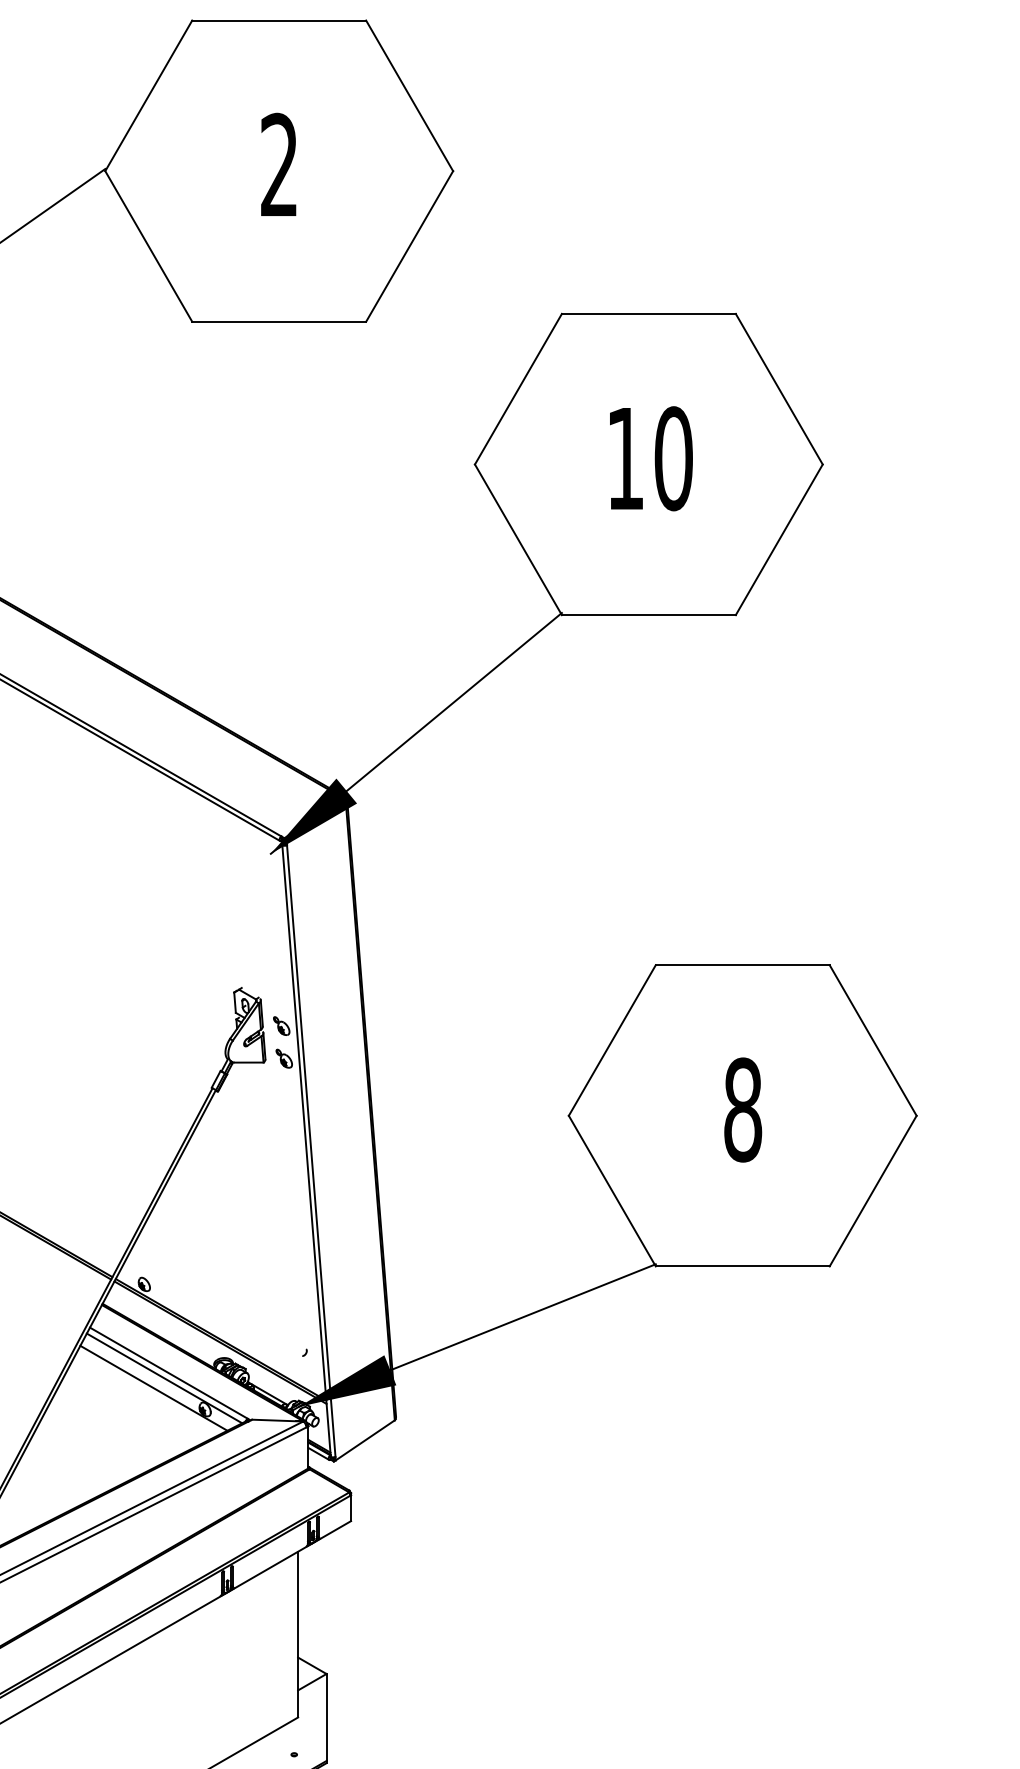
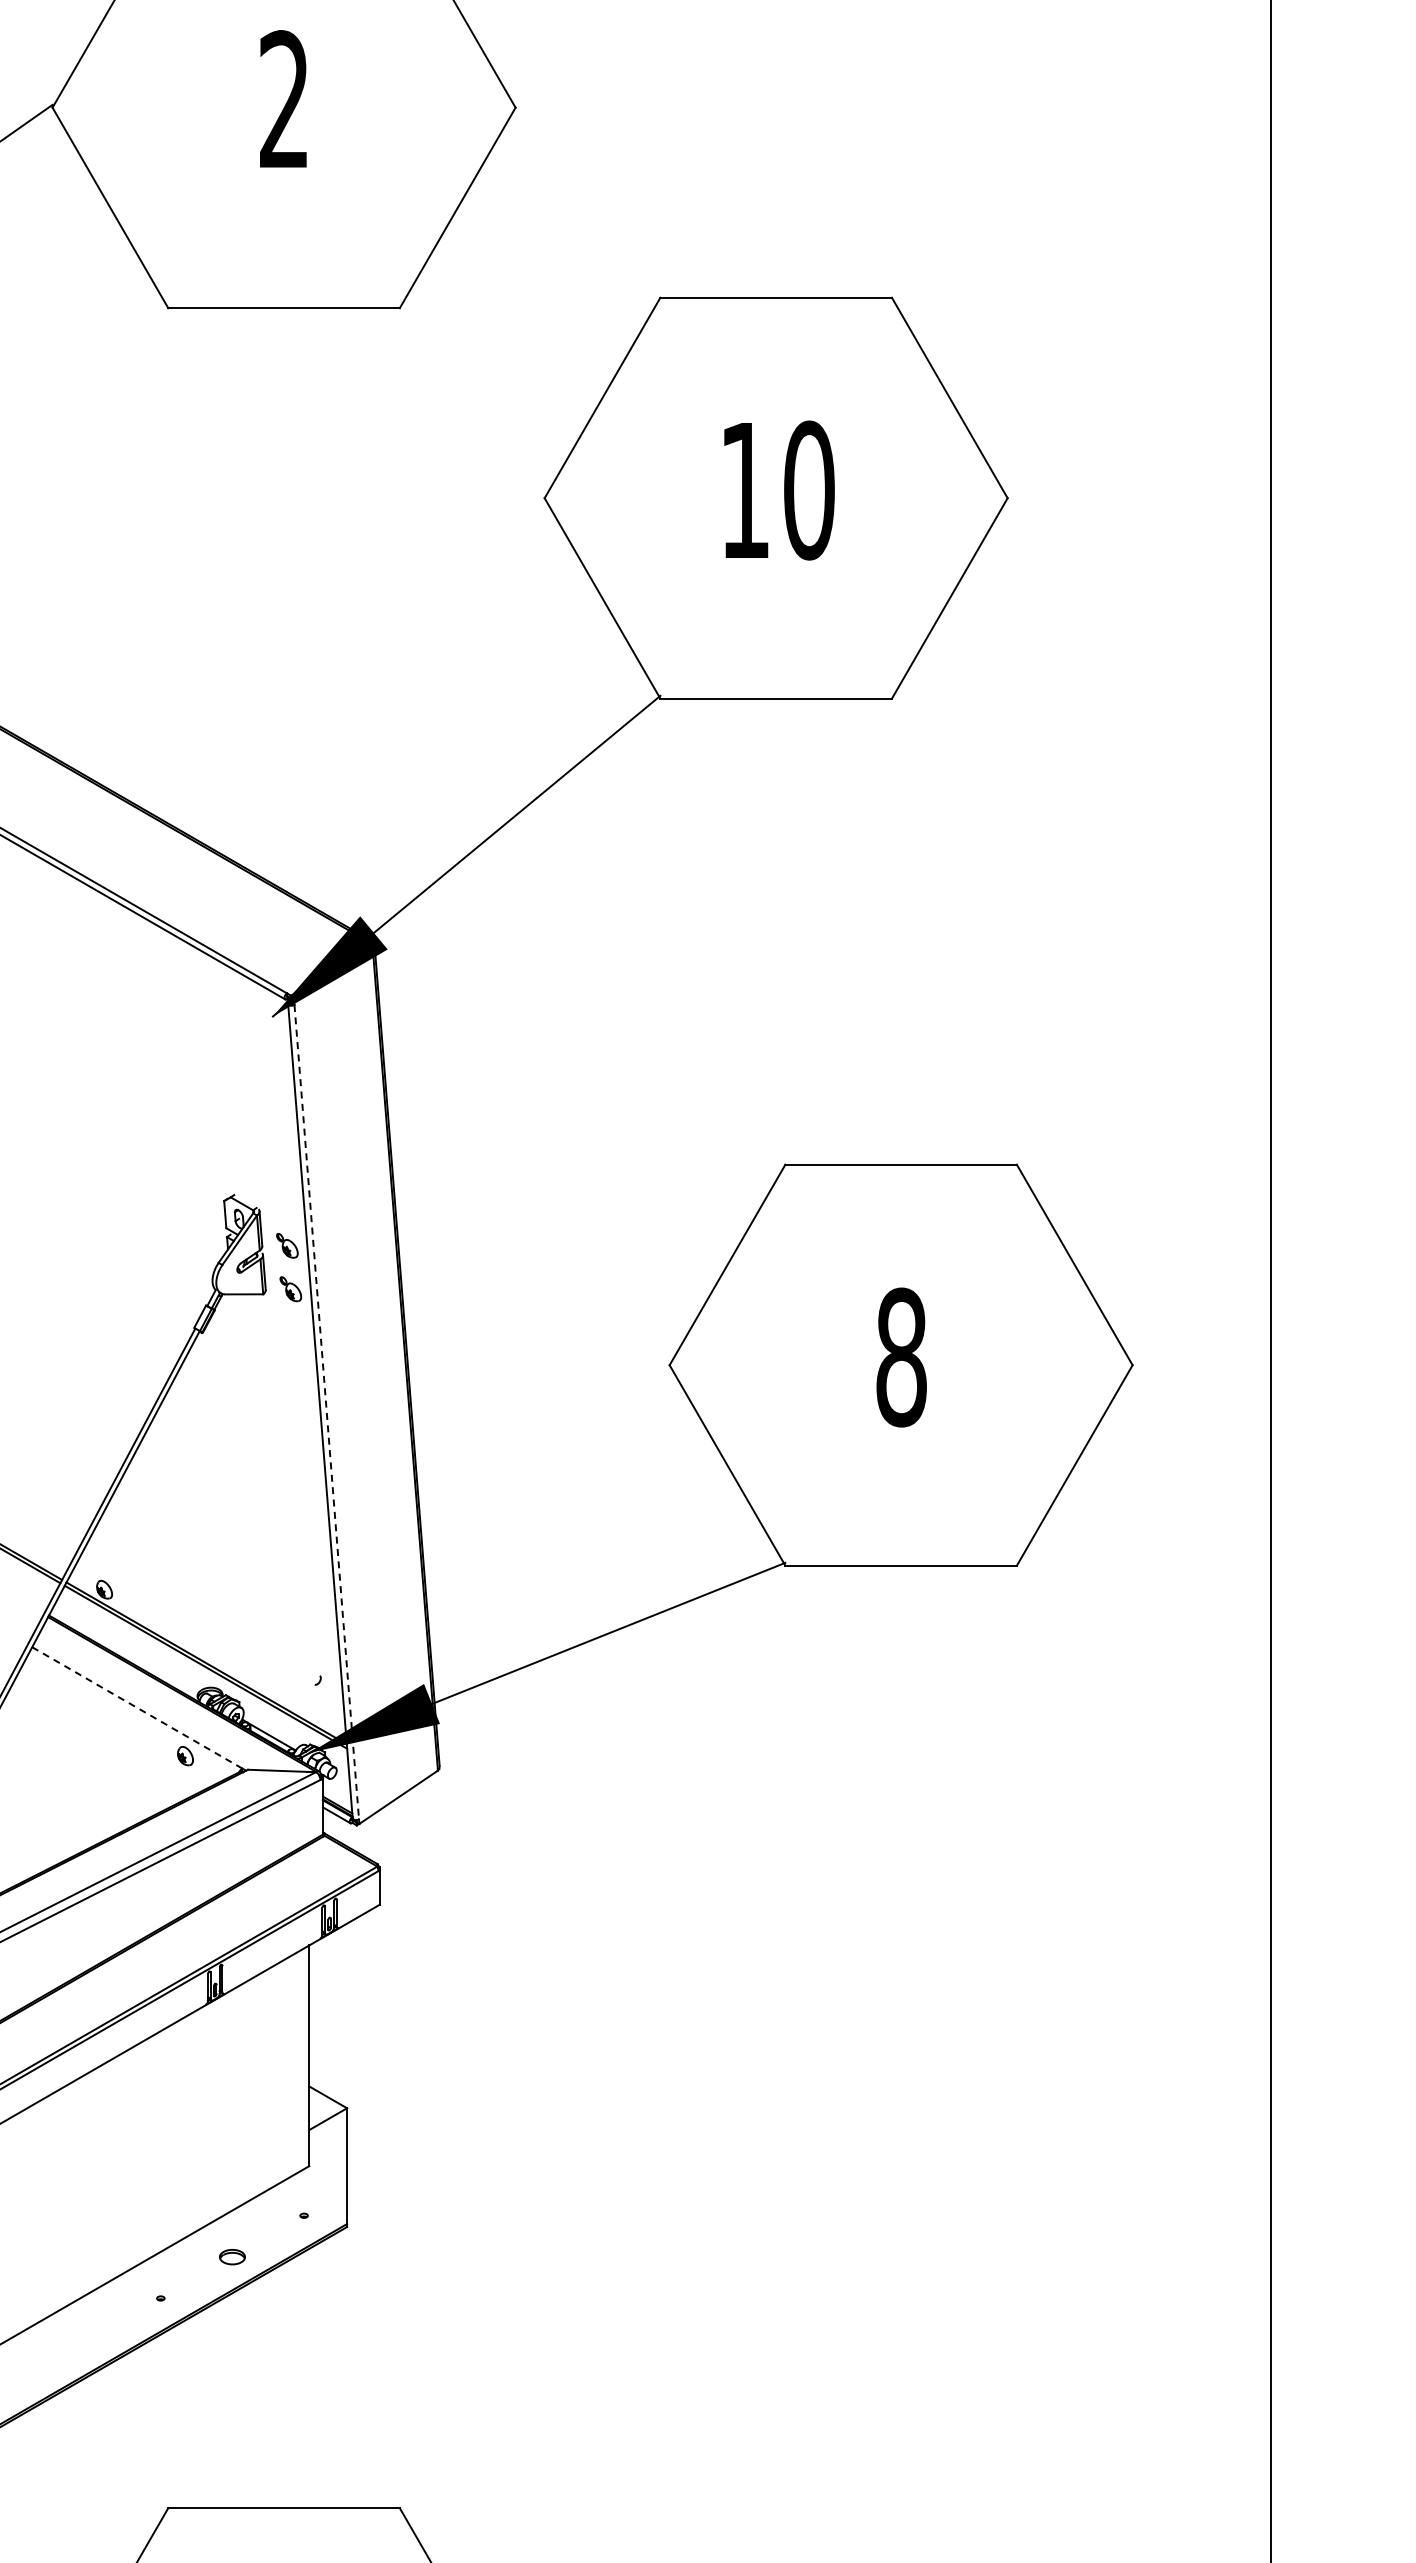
line: (311, 1151) -> (326, 1412), solid -> dashed
line: (169, 1373) -> (137, 1708), solid -> dashed
line: (164, 1378) -> (131, 1714), removed
line: (154, 1387) -> (117, 1727), removed

